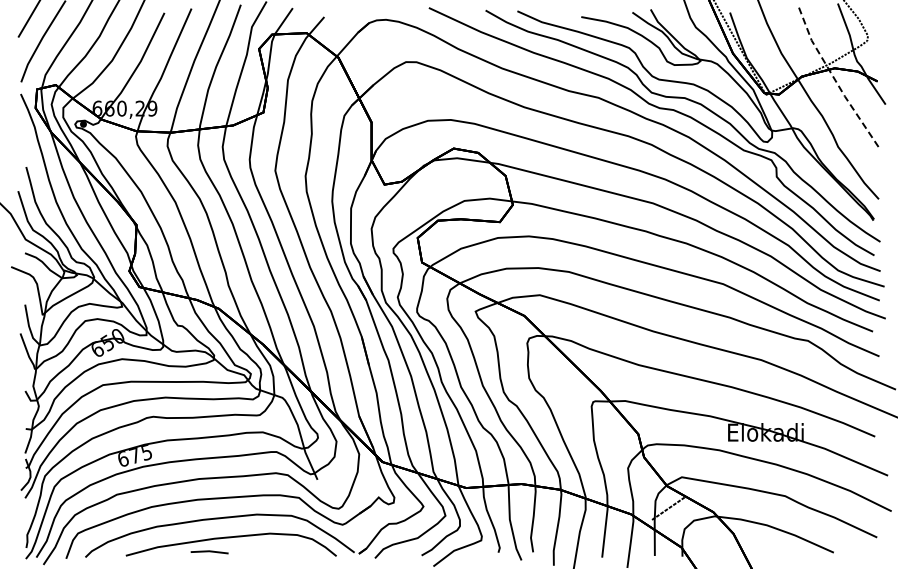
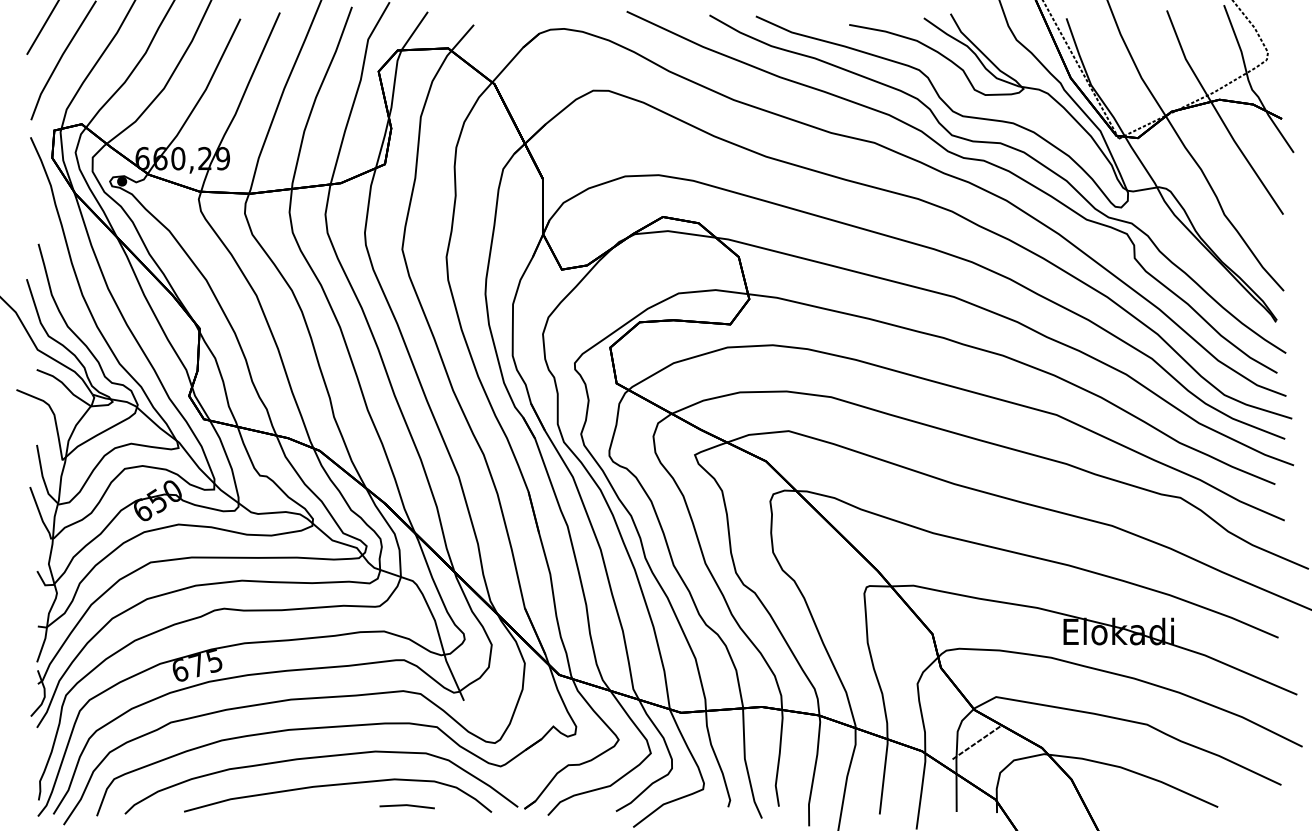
line: (834, 78) -> (1219, 114), dashed -> solid
line: (209, 552) -> (406, 806), moved

